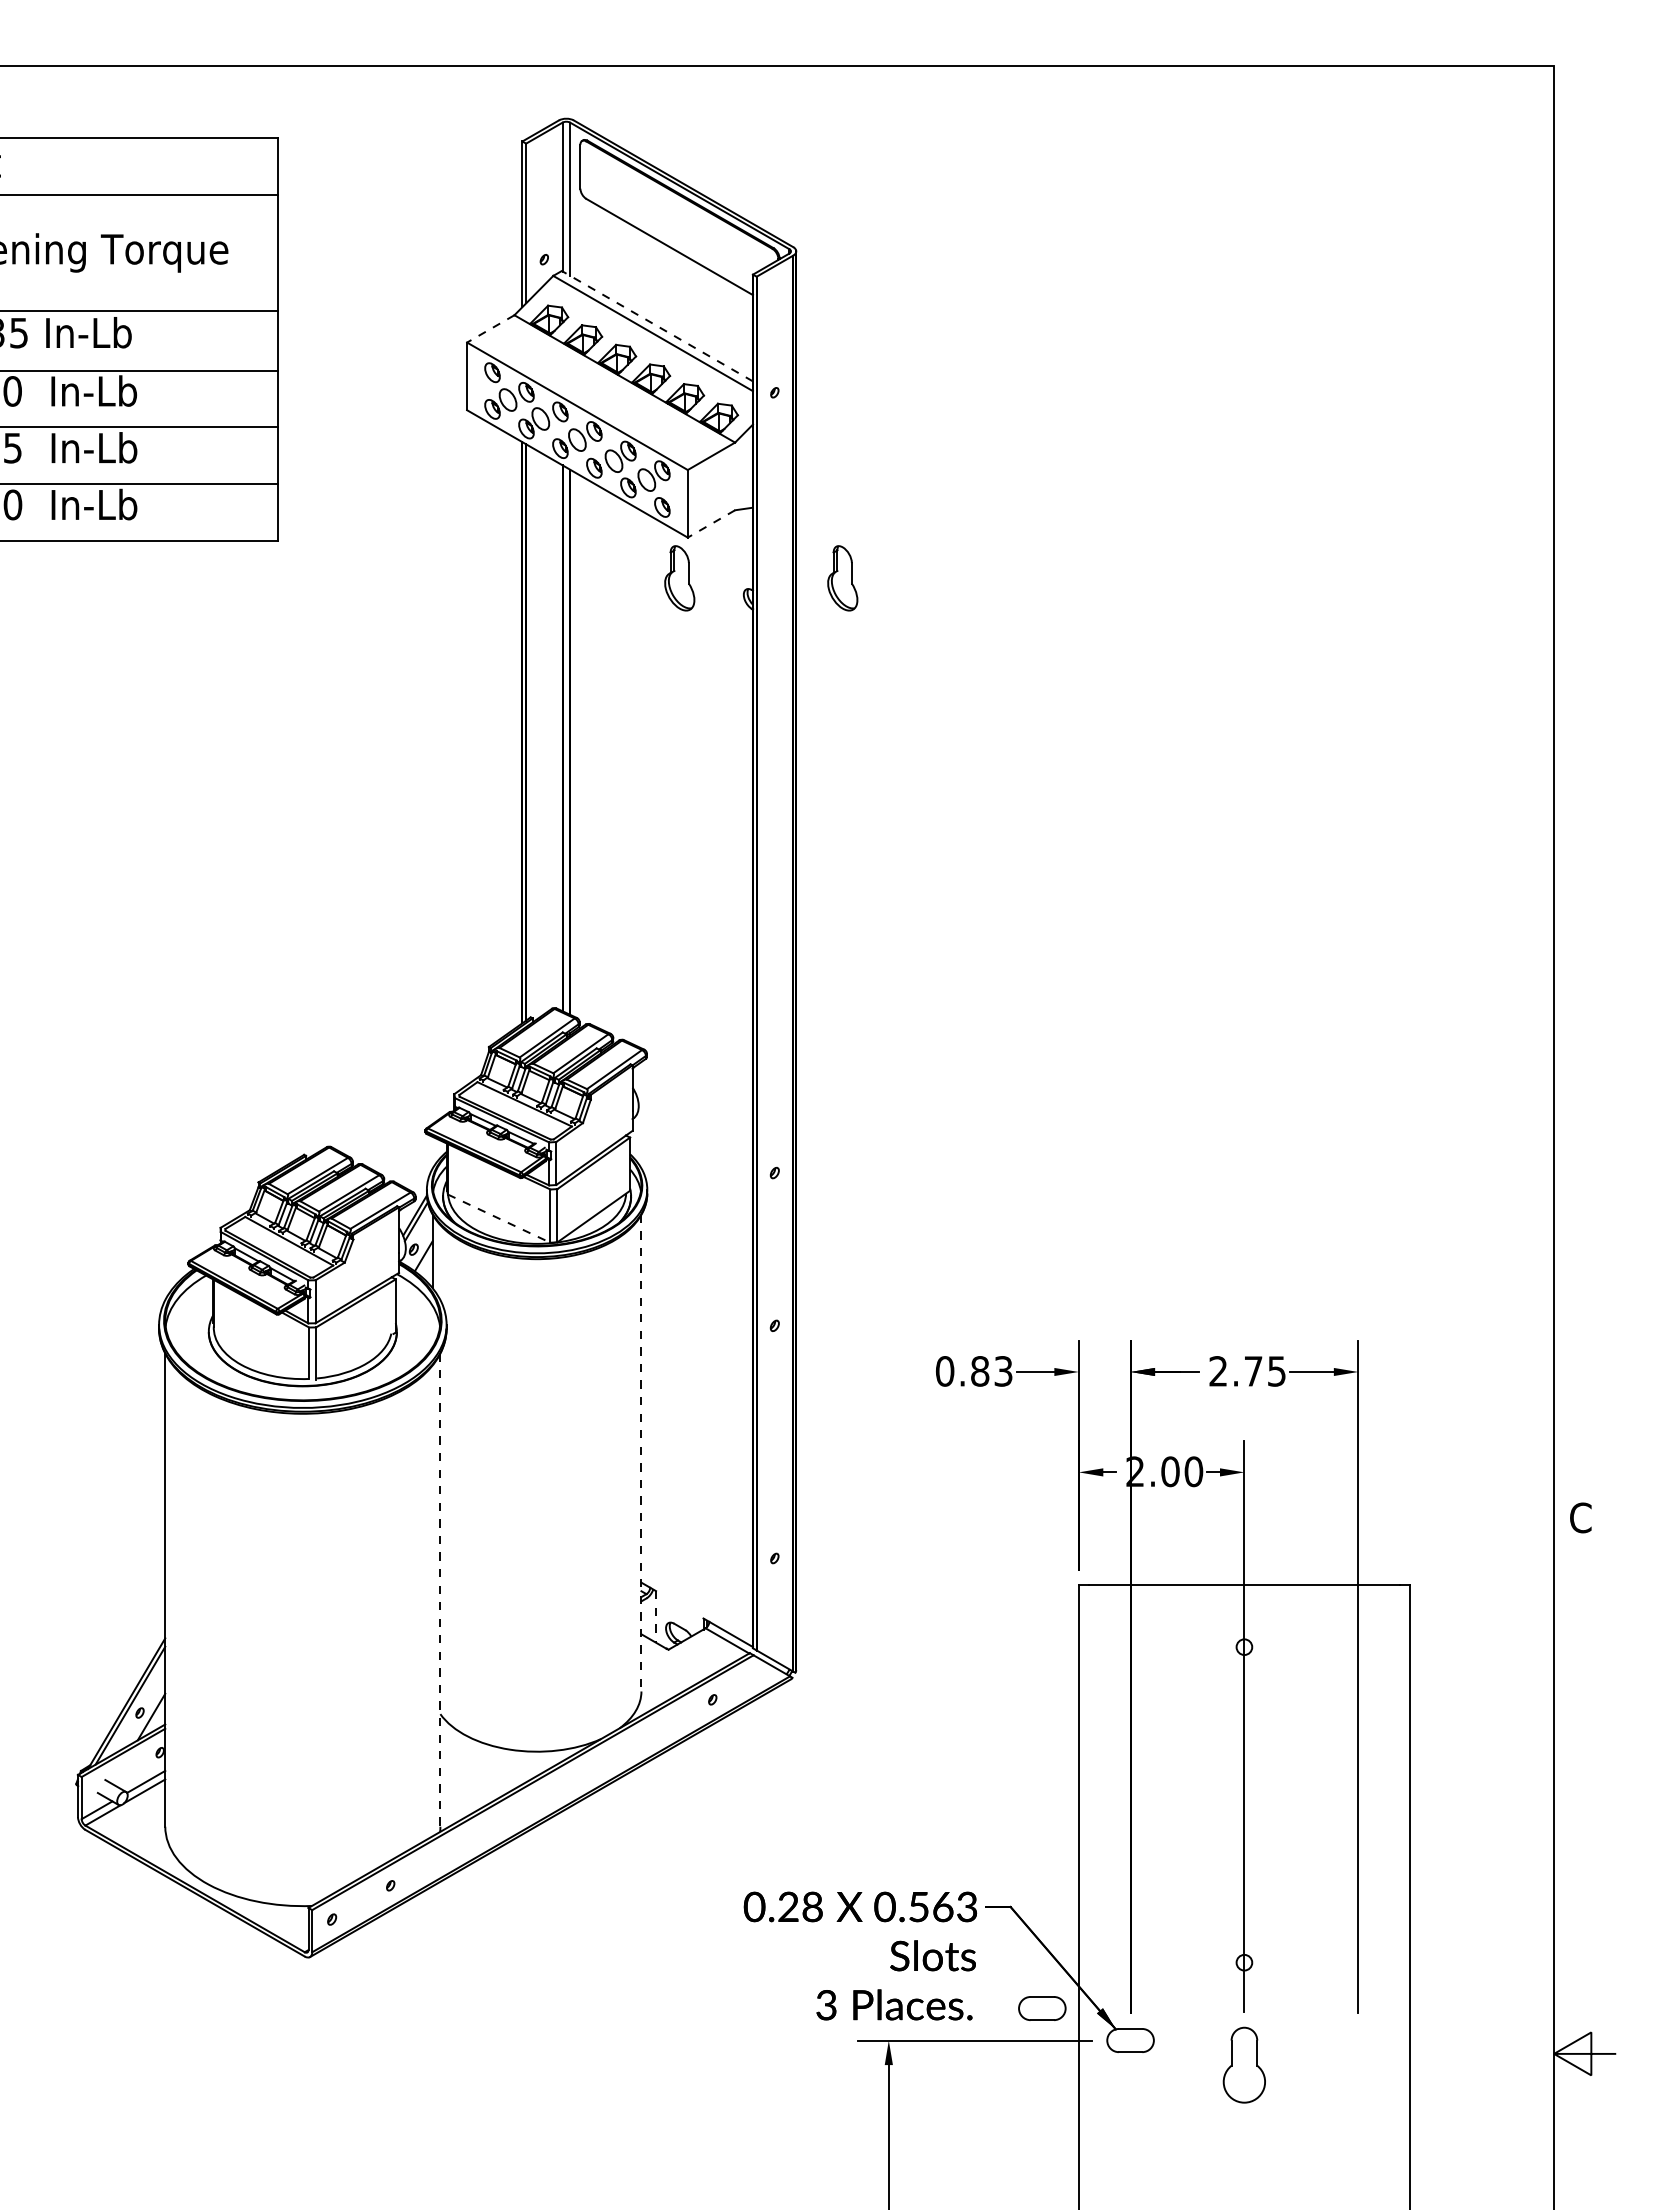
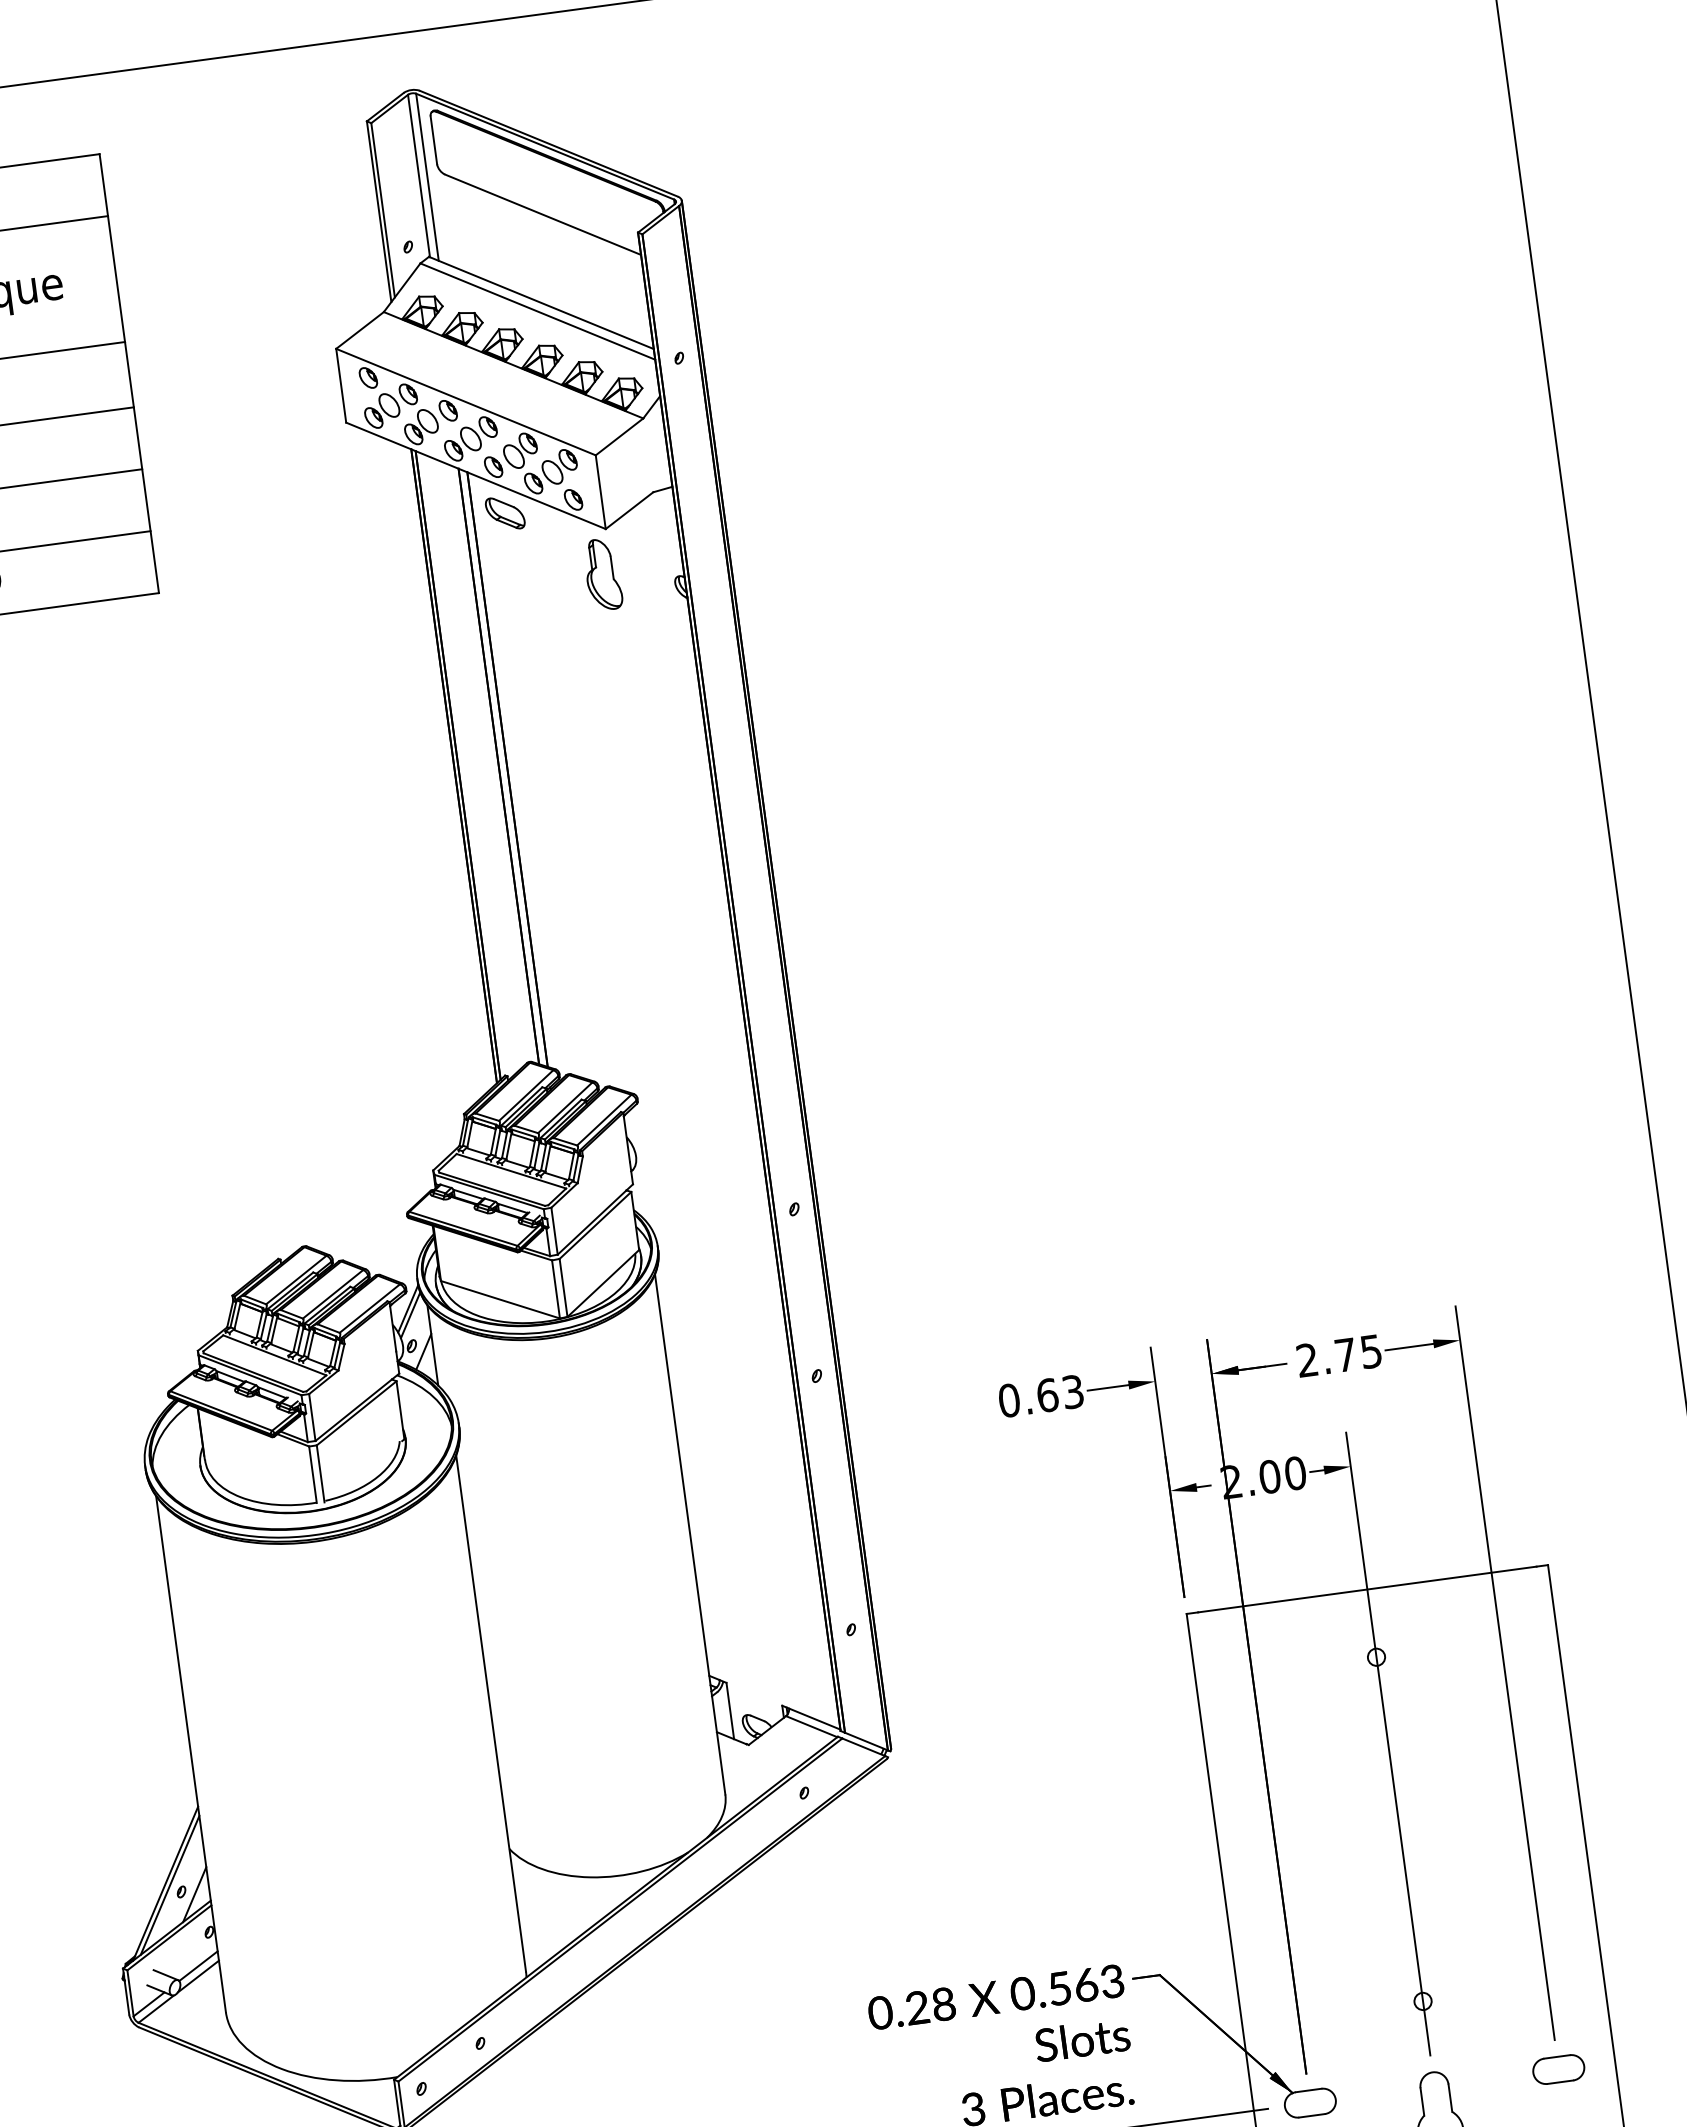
line: (656, 325) -> (540, 302), dashed -> solid
line: (490, 329) -> (359, 331), dashed -> solid
part: (599, 511) -> (505, 513), added
line: (711, 524) -> (629, 511), dashed -> solid
part: (842, 578) -> (780, 550), removed
line: (499, 1218) -> (500, 1299), dashed -> solid
text: (980, 1371) -> (1047, 1395), 0.83 -> 0.63
line: (641, 1453) -> (690, 1534), dashed -> solid
line: (440, 1590) -> (491, 1713), dashed -> solid
line: (656, 1616) -> (730, 1710), dashed -> solid
part: (1042, 2008) -> (1558, 2069), moved

